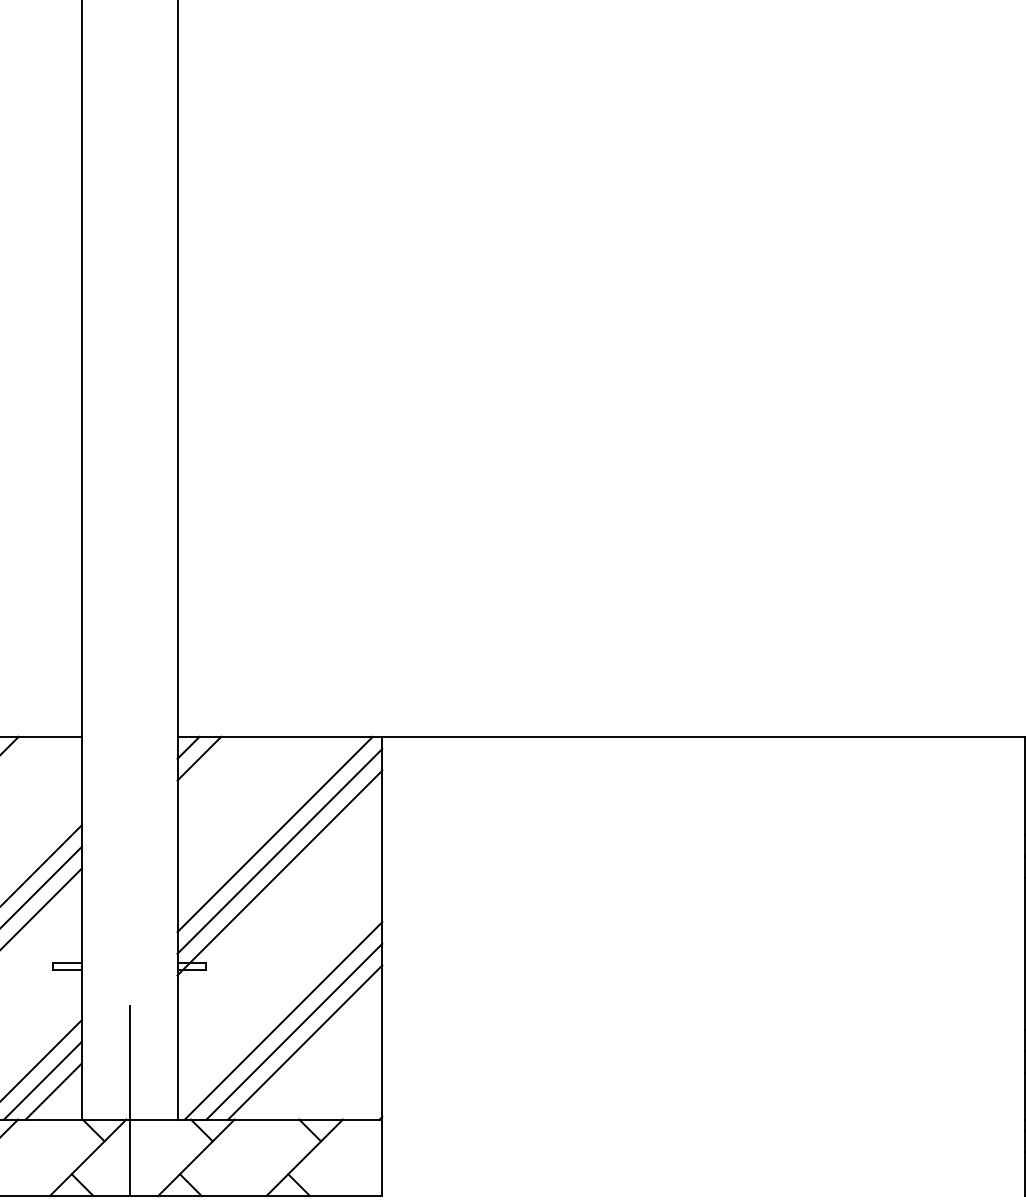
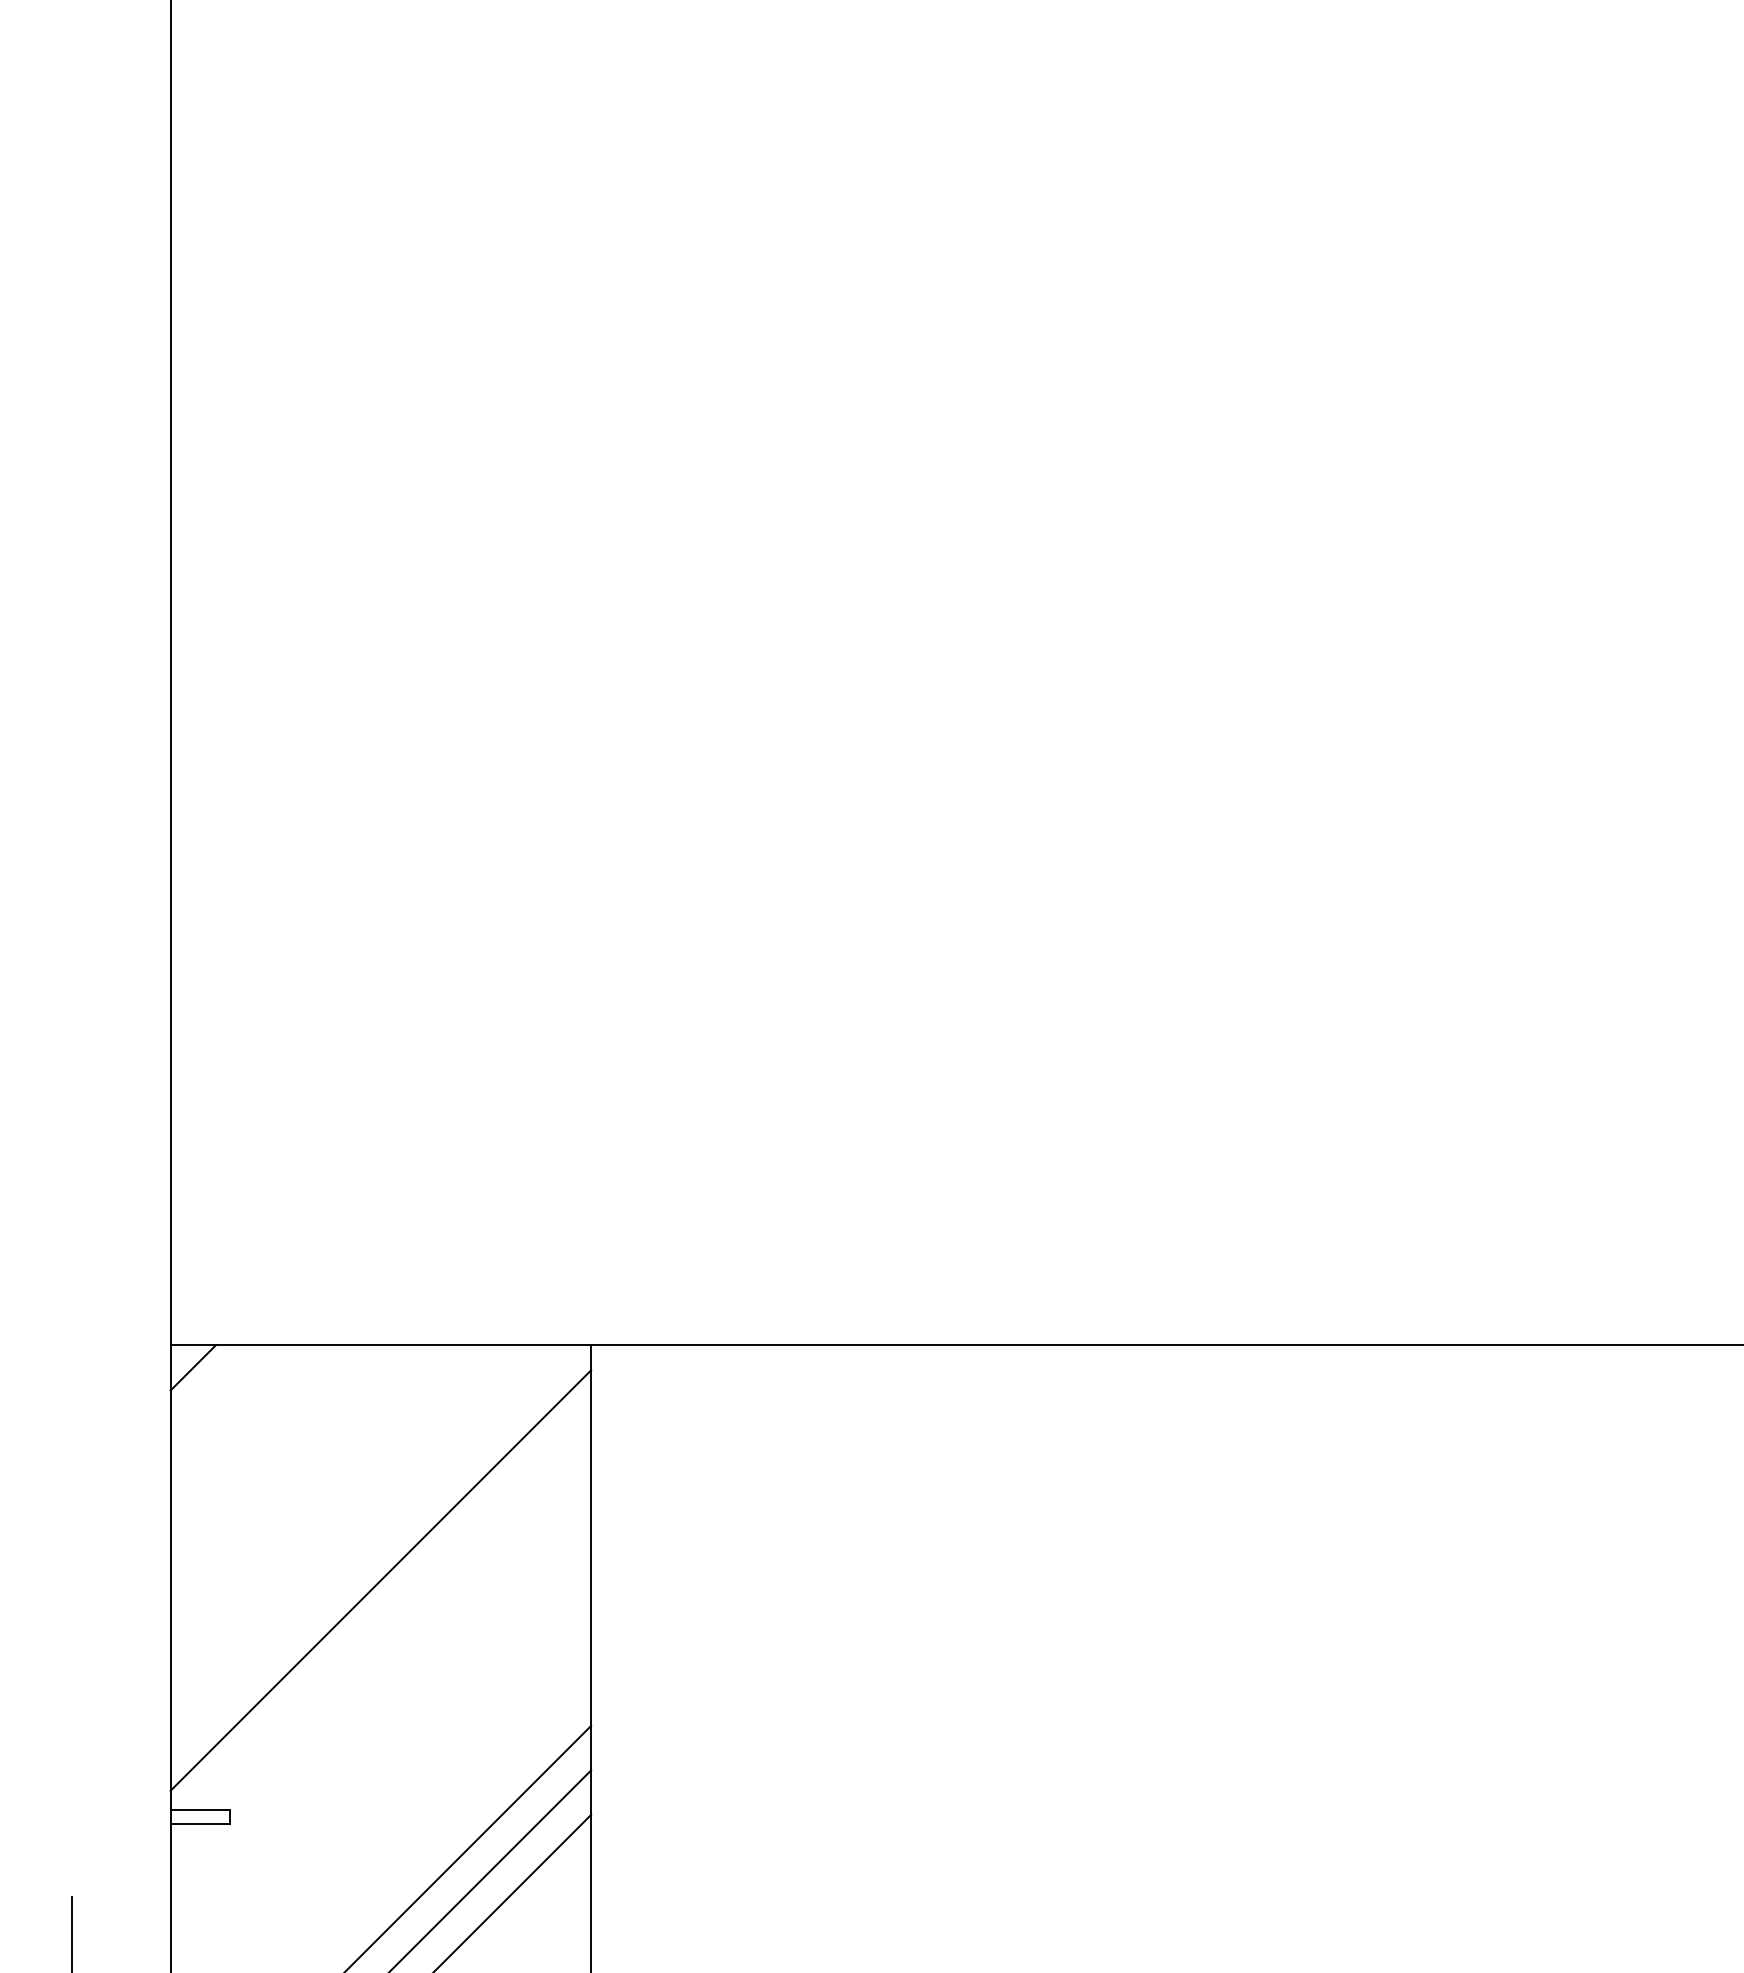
line: (199, 758) -> (215, 1389), removed
line: (274, 834) -> (369, 1545), removed
line: (279, 872) -> (379, 1623), removed

